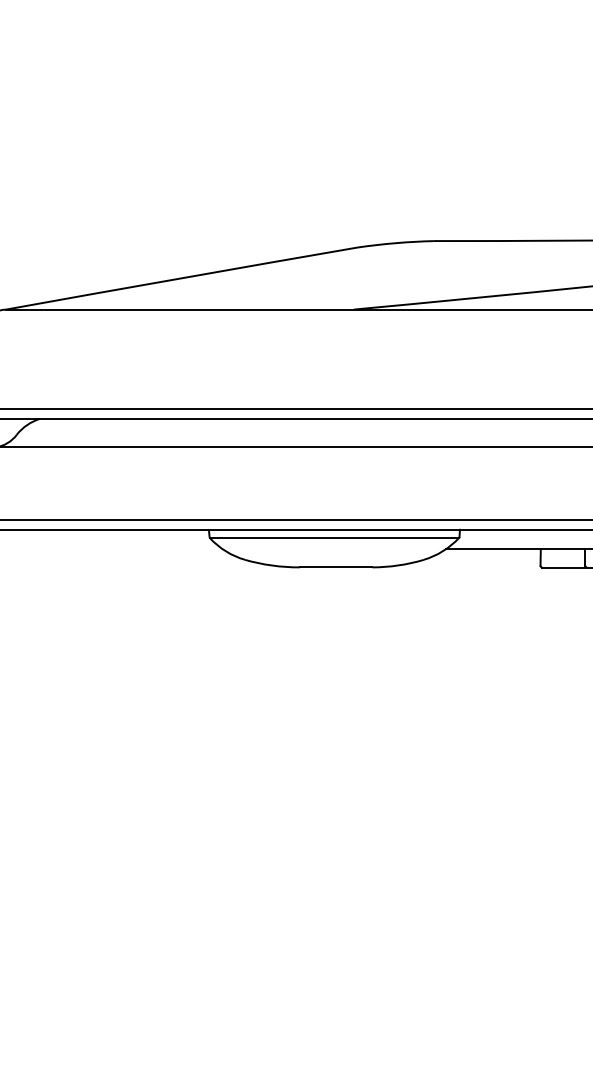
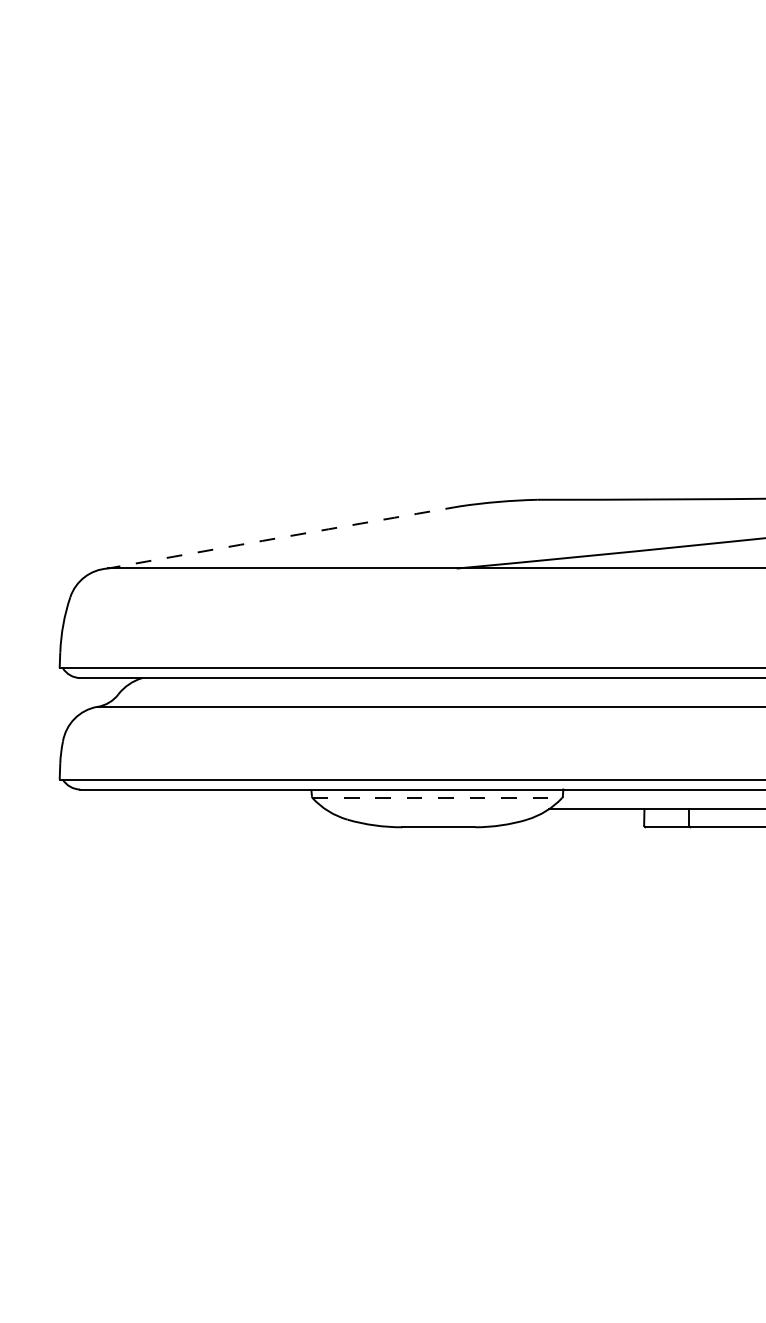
arc: (182, 278) -> (284, 537), solid -> dashed
line: (334, 537) -> (437, 797), solid -> dashed

